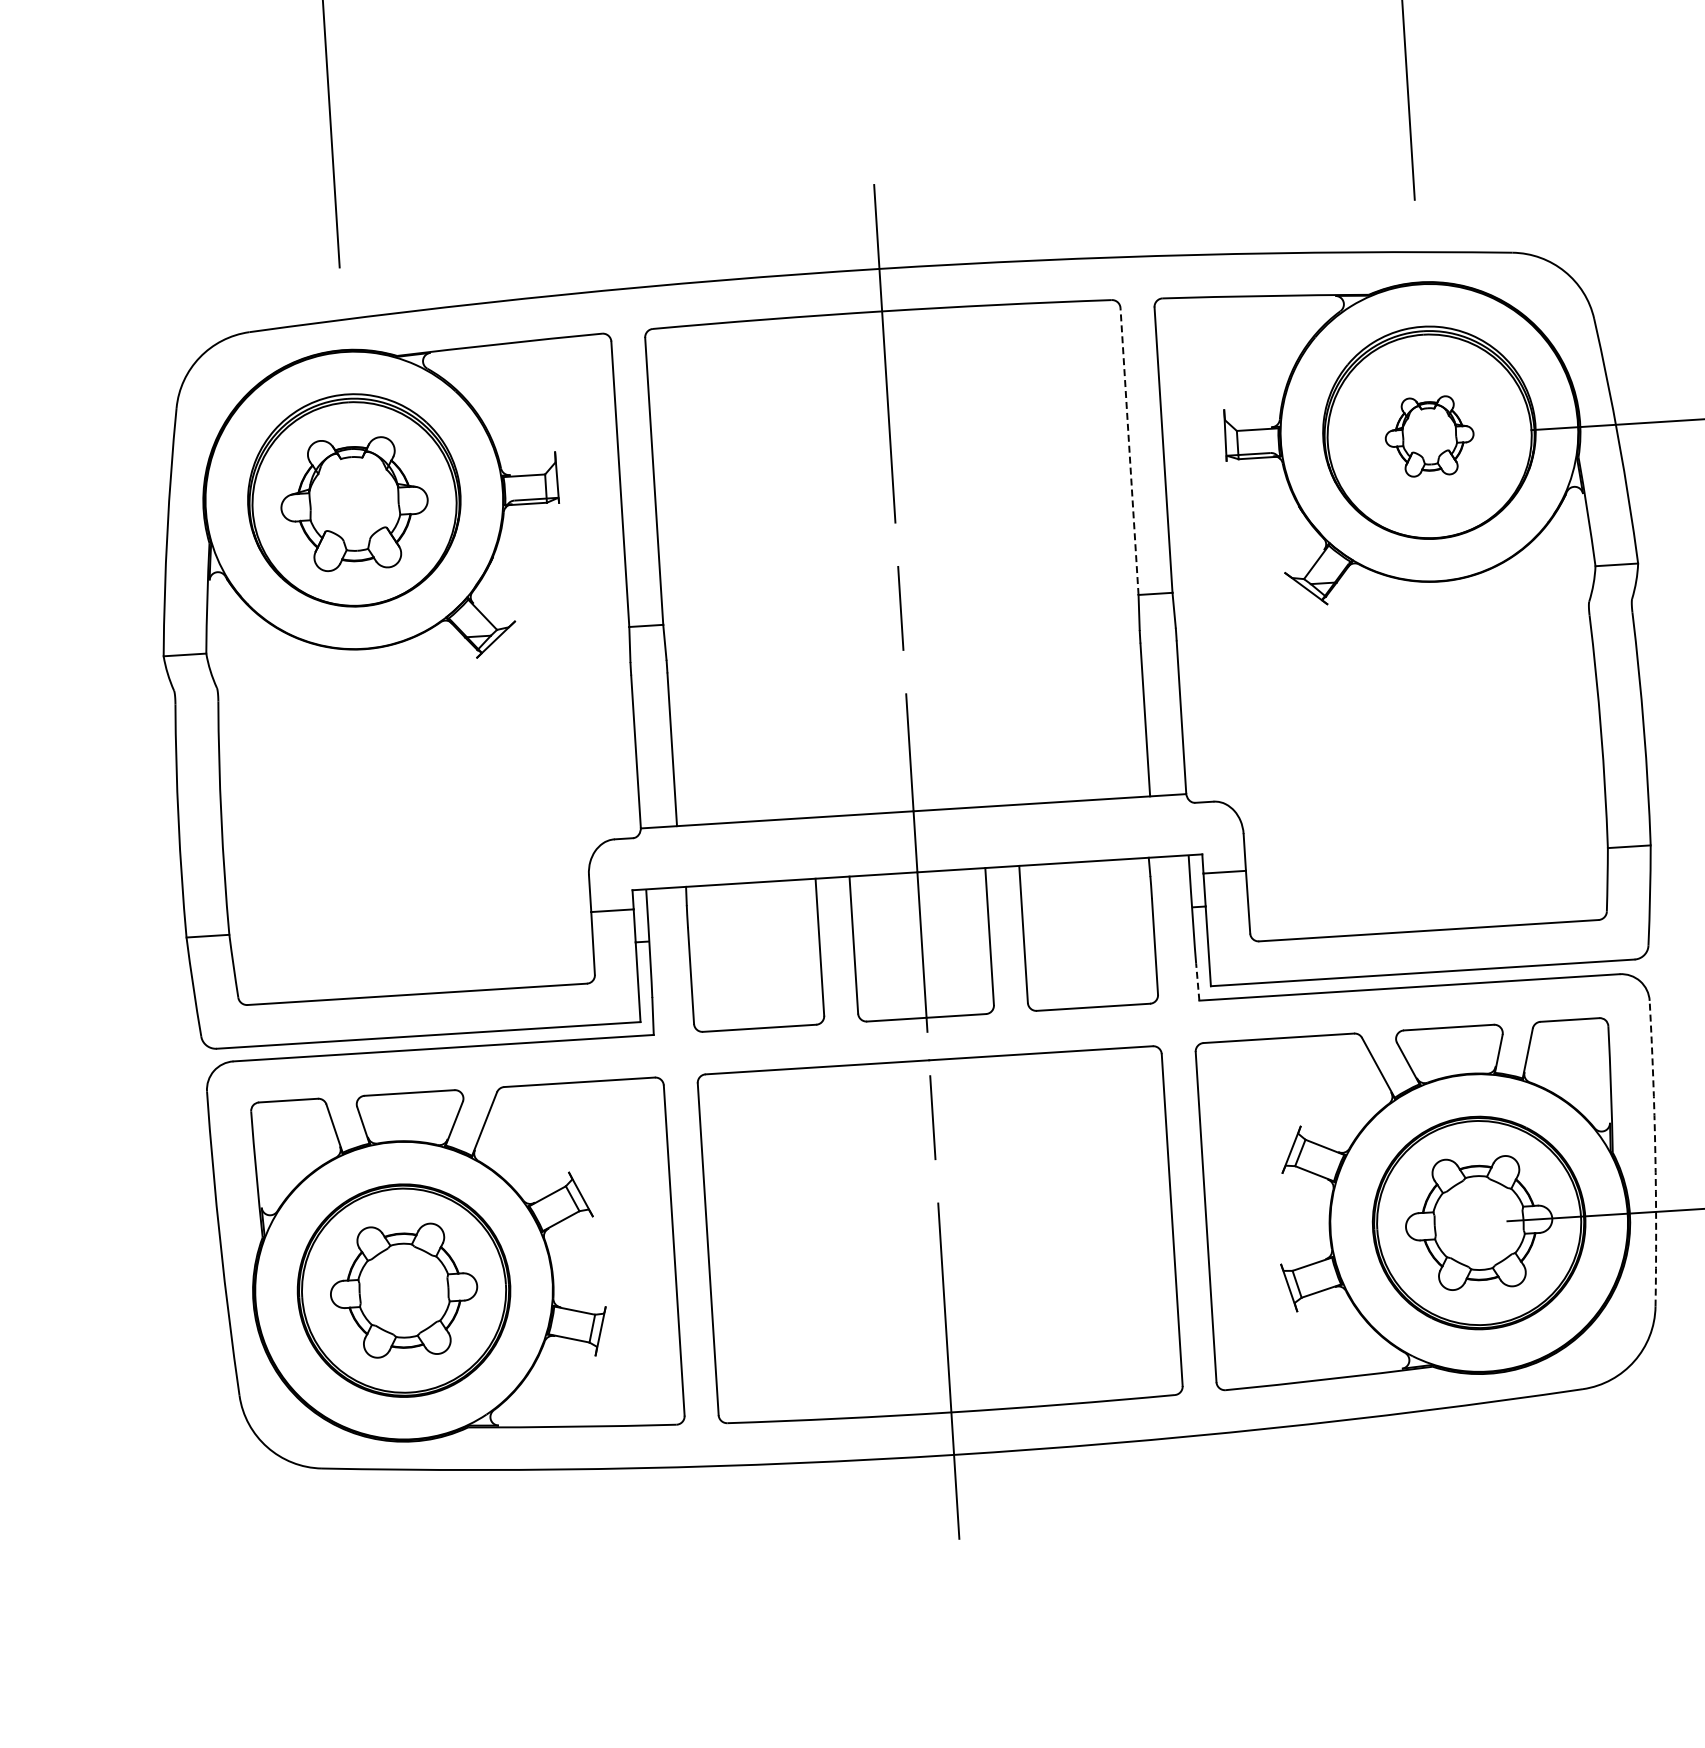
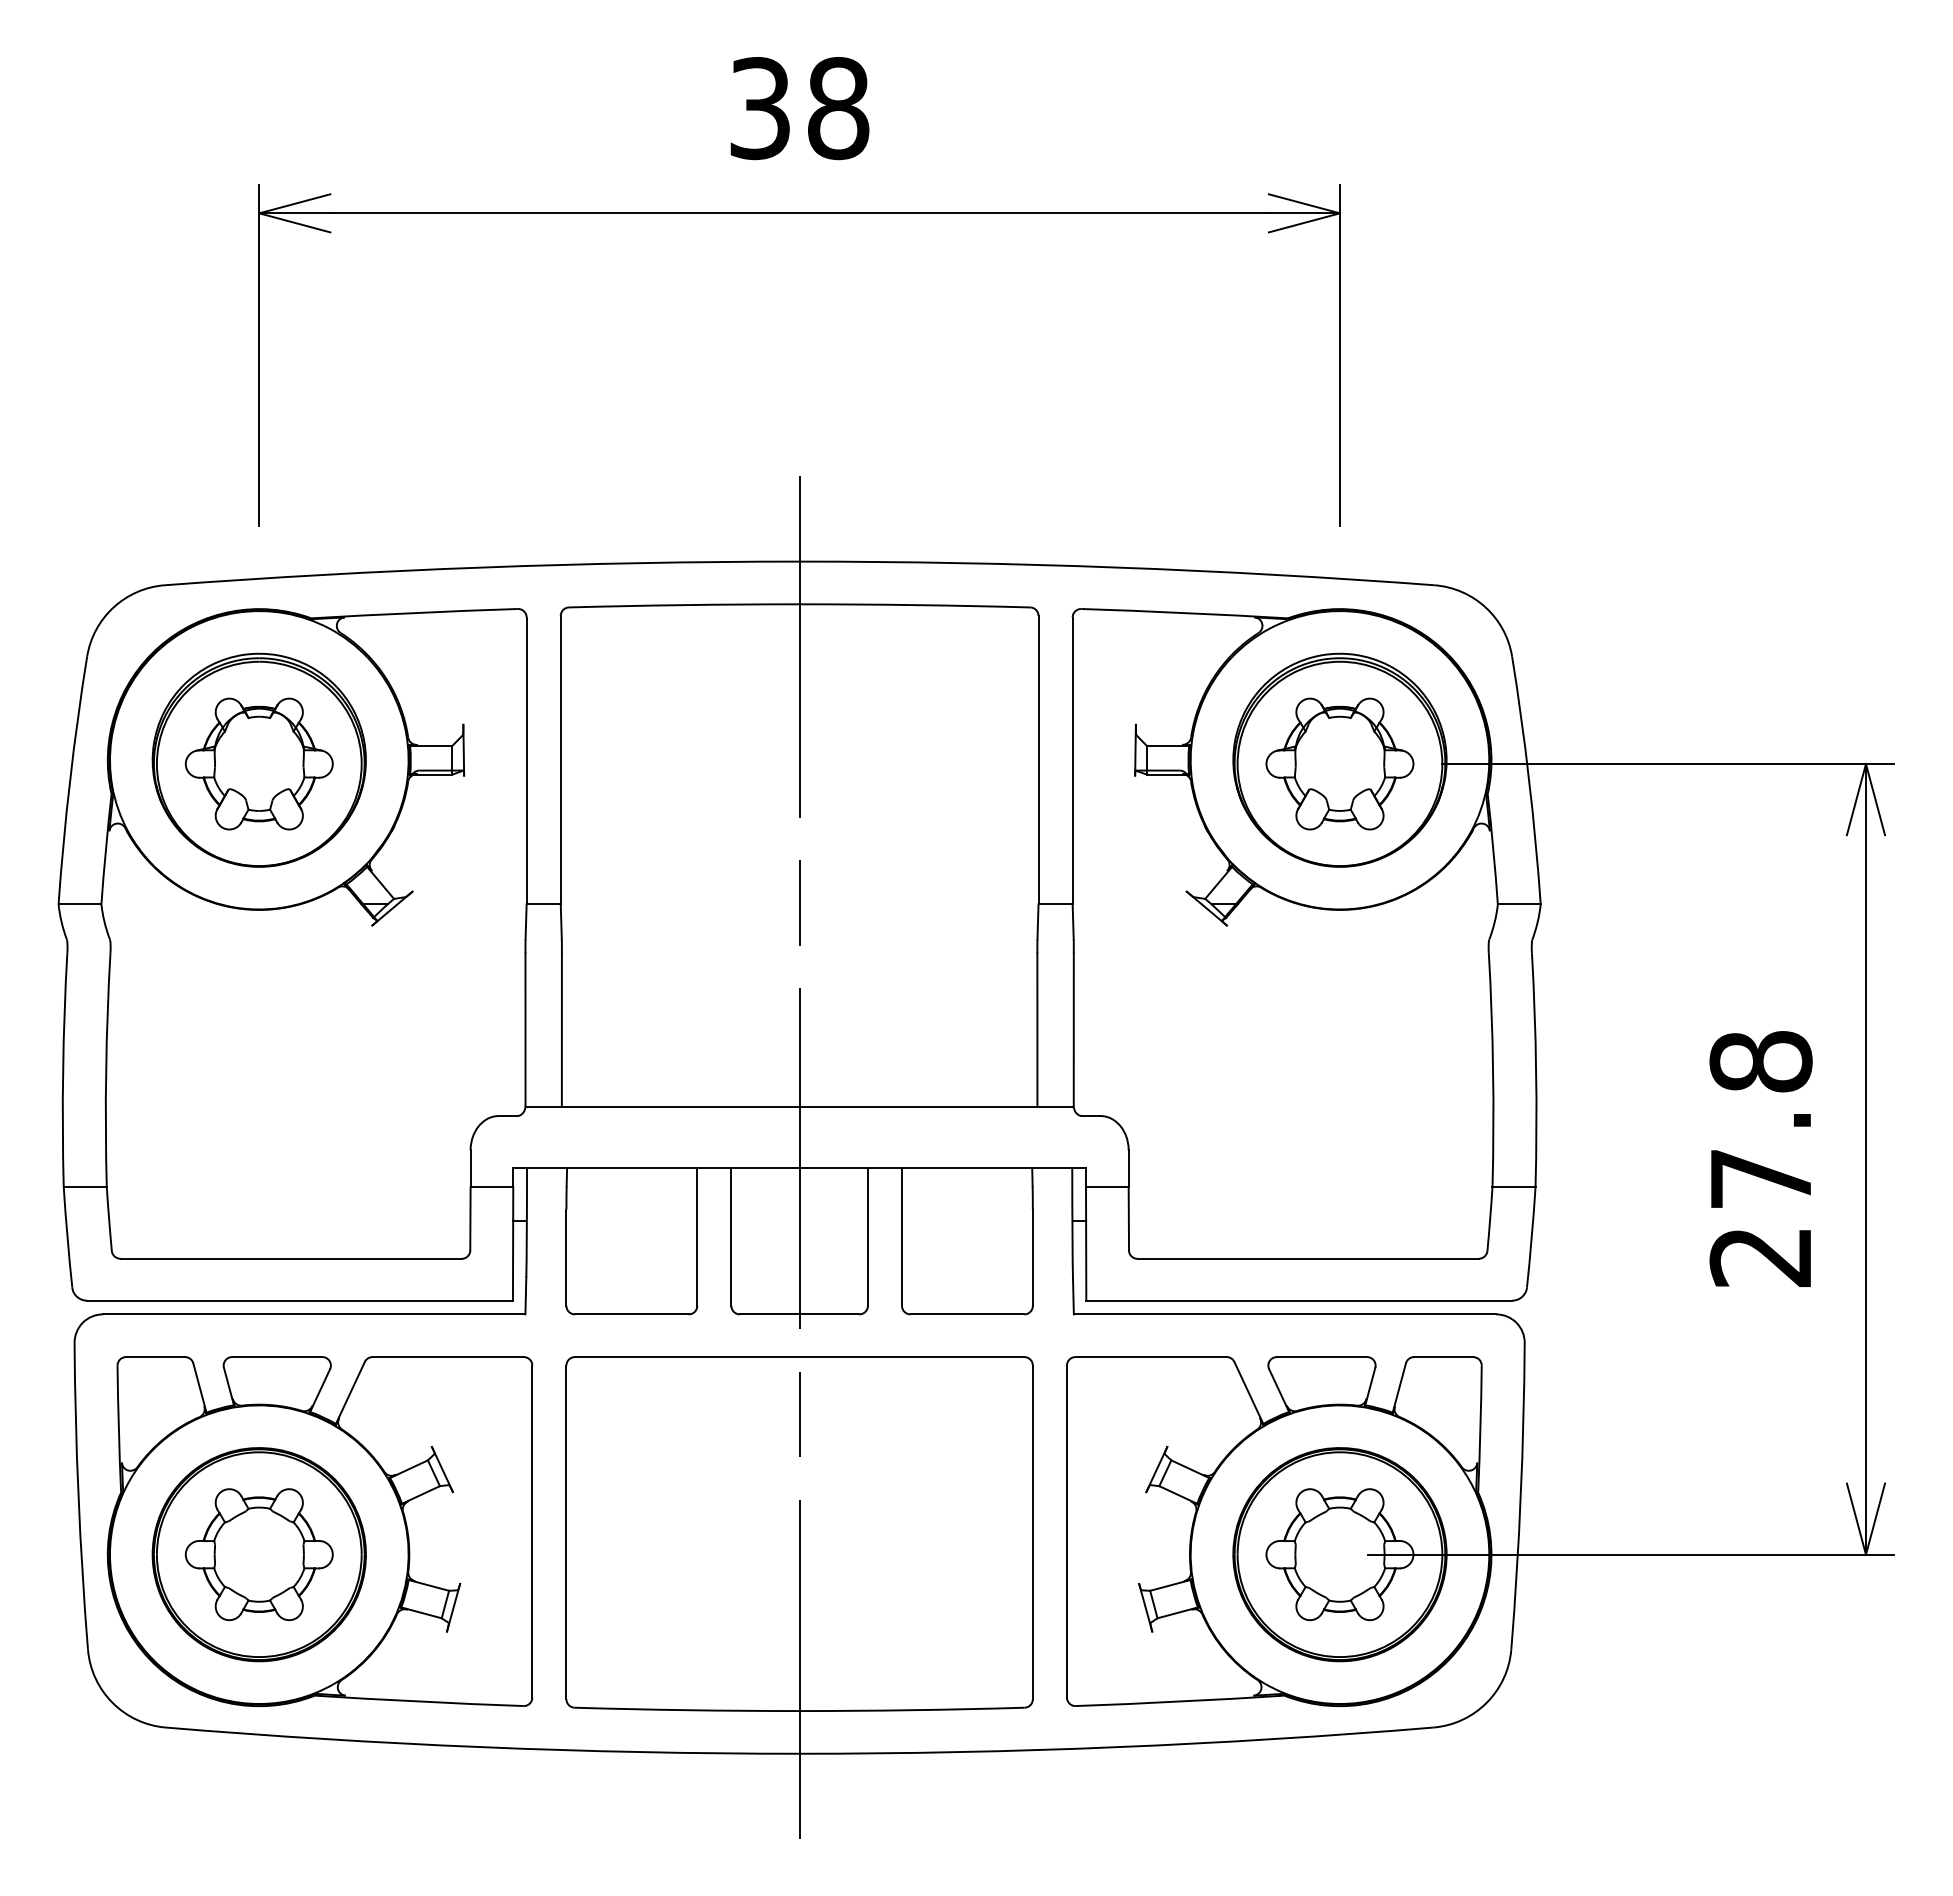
part: (1429, 435) -> (1339, 763), size x1.67
line: (1129, 450) -> (1038, 759), dashed -> solid
line: (1197, 981) -> (1073, 1295), dashed -> solid
arc: (1655, 1153) -> (1520, 1496), dashed -> solid

